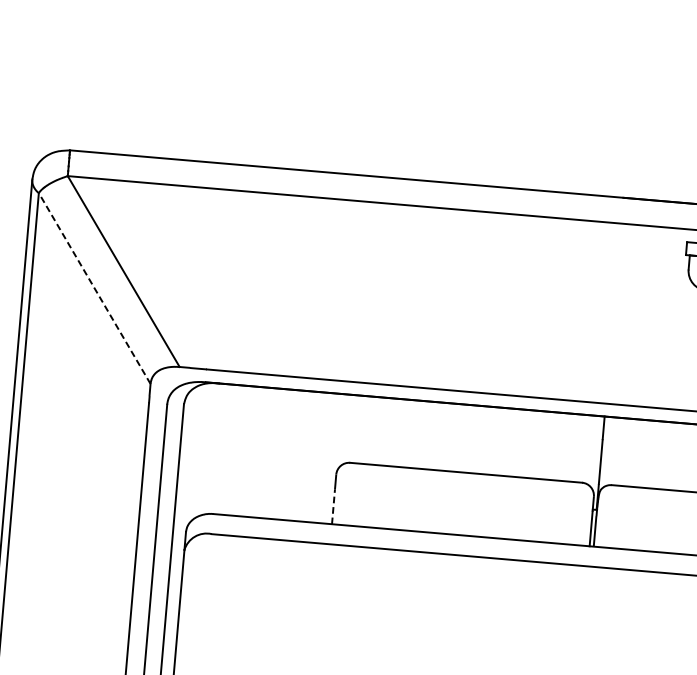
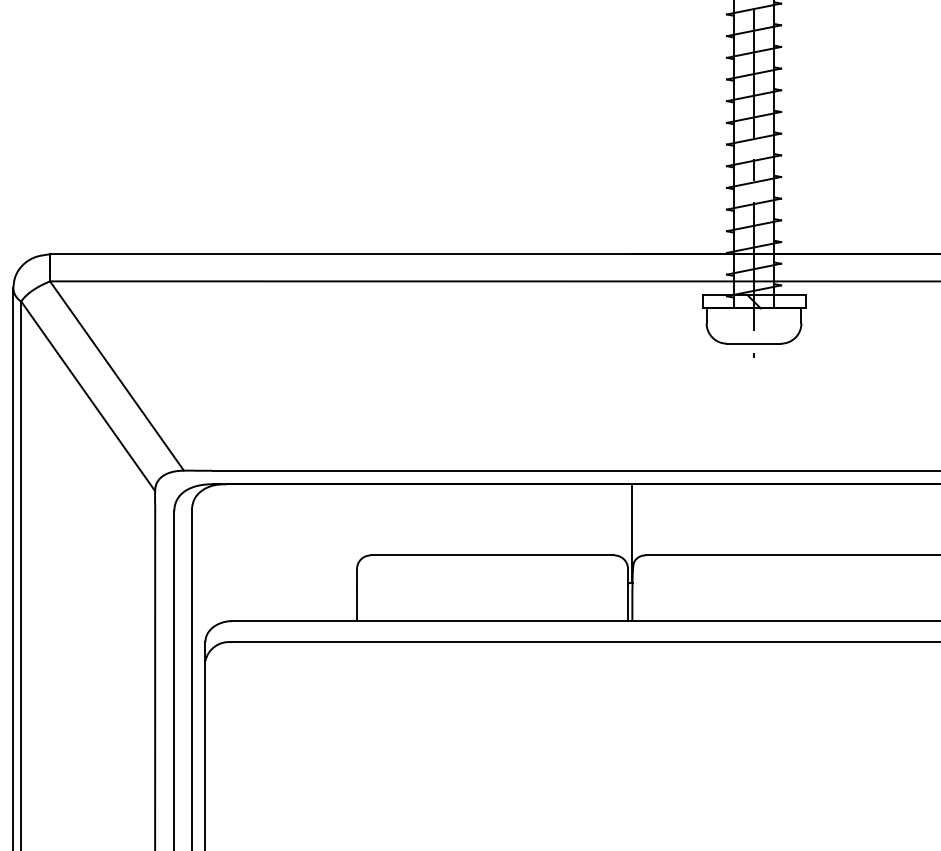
line: (94, 288) -> (88, 396), dashed -> solid
line: (333, 506) -> (357, 602), dashed -> solid

